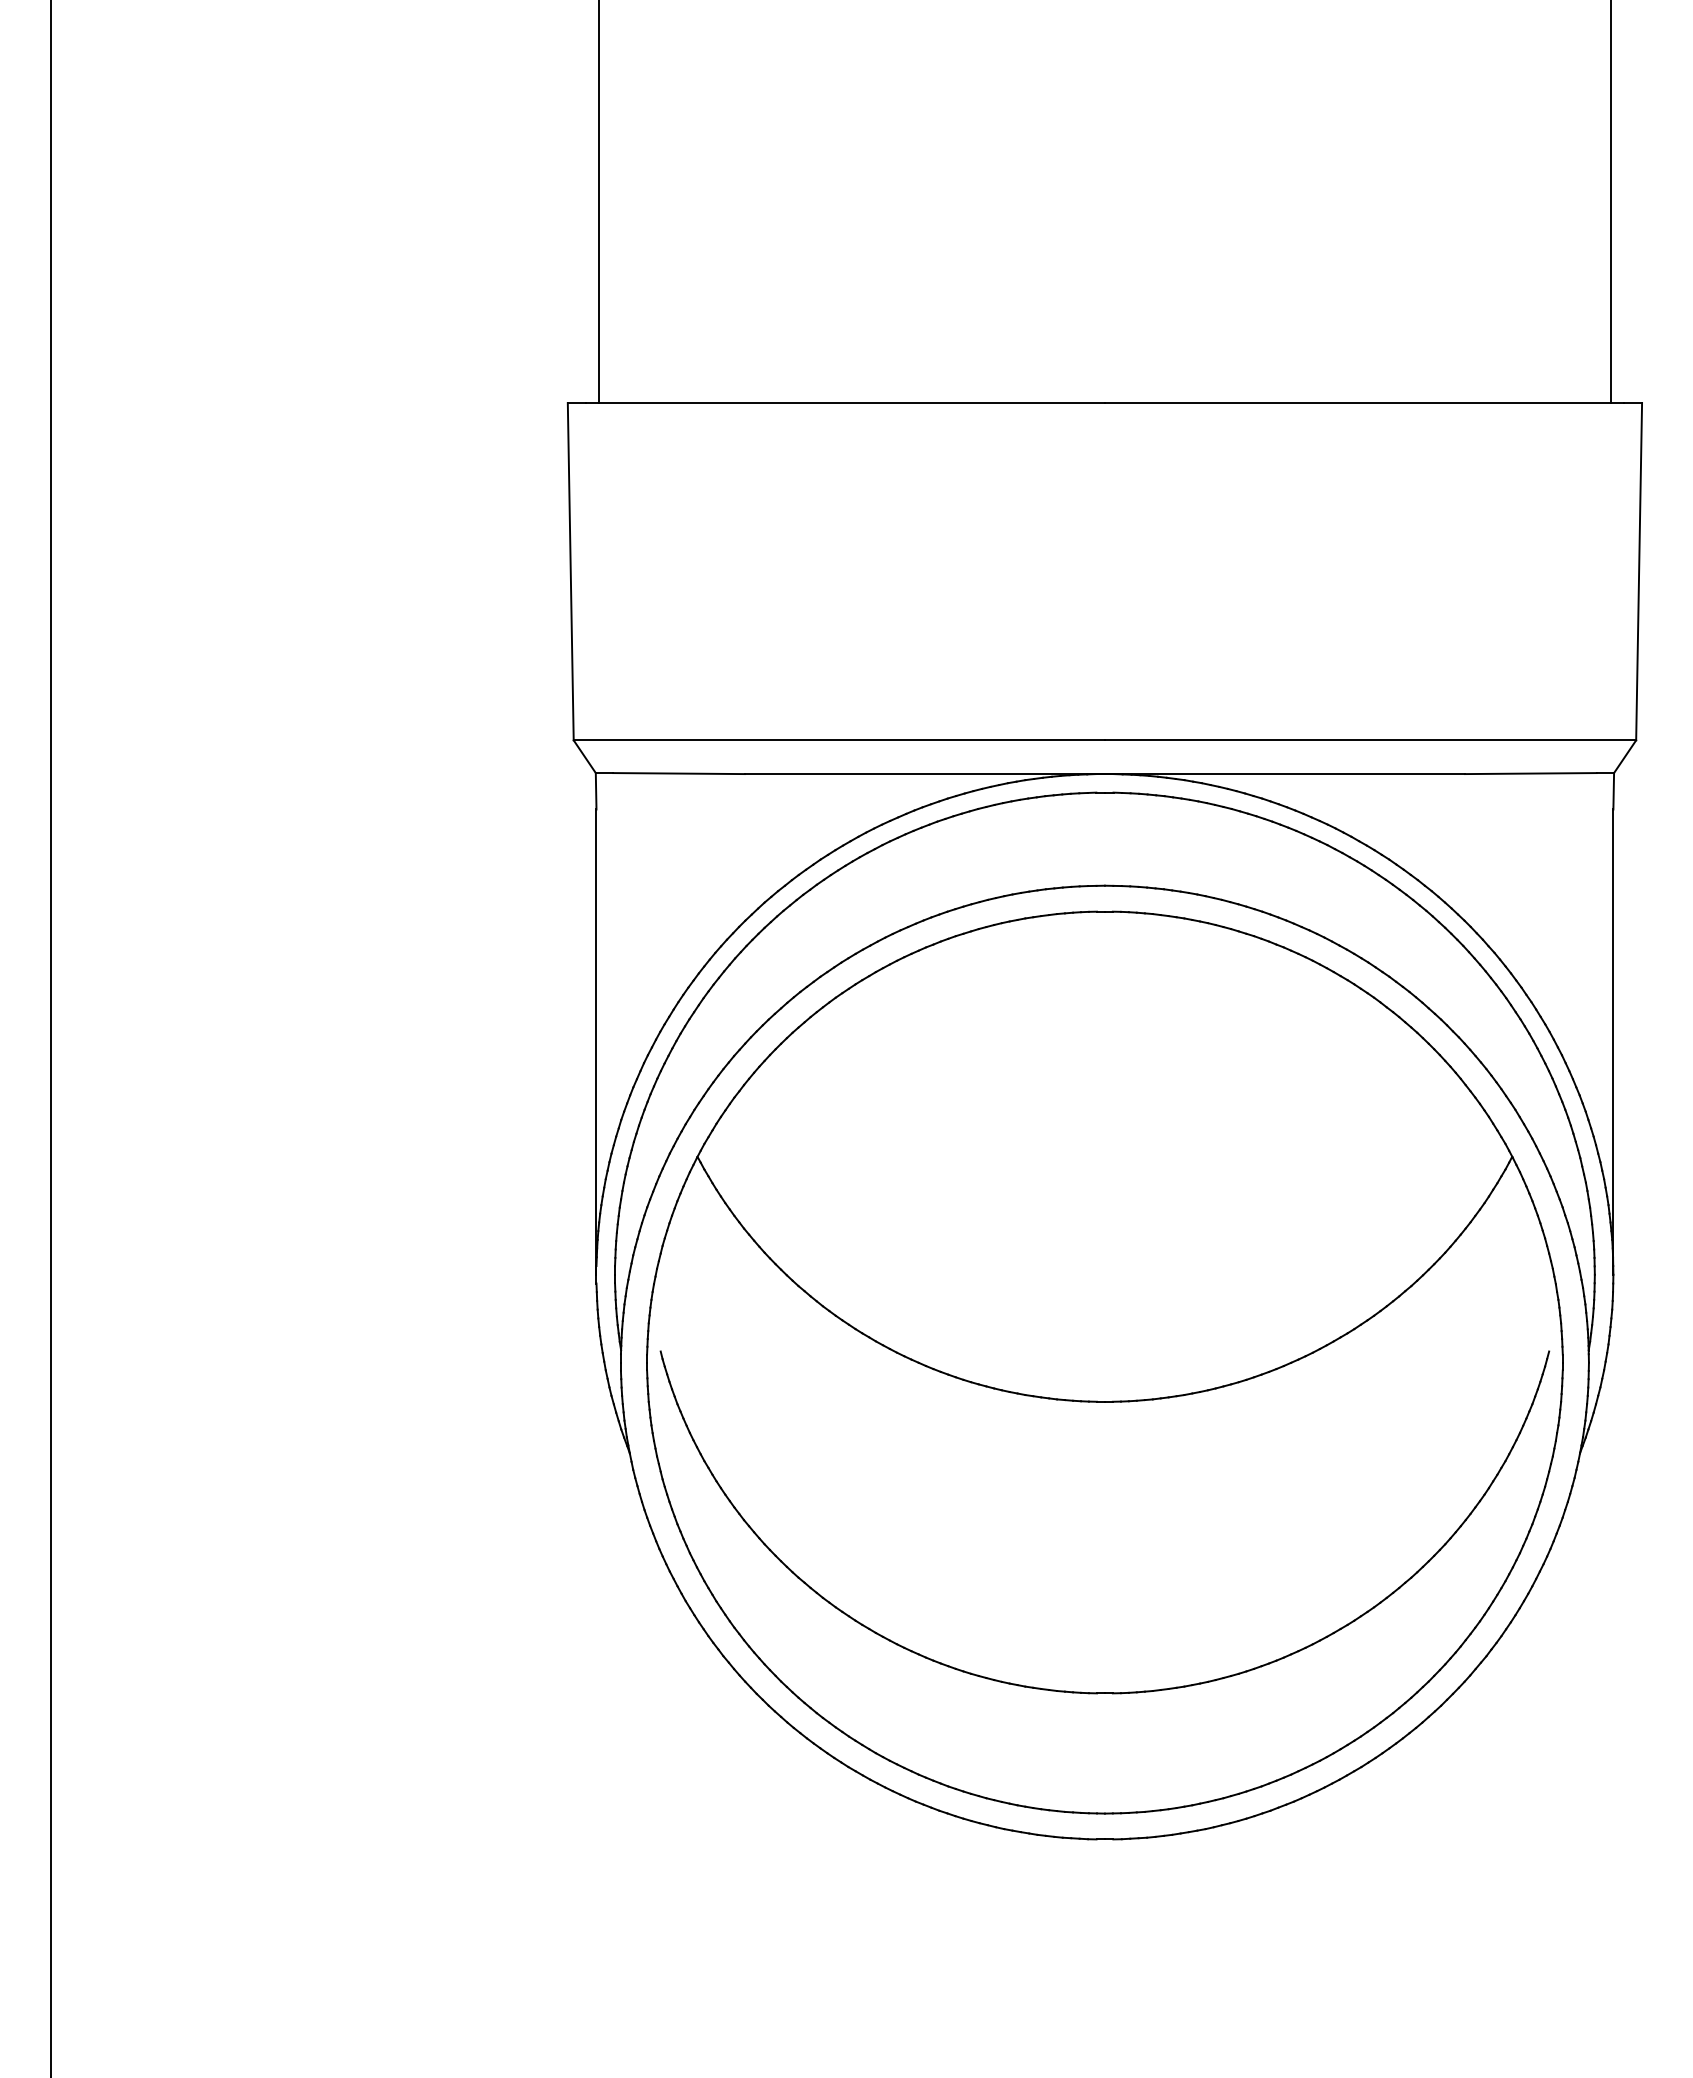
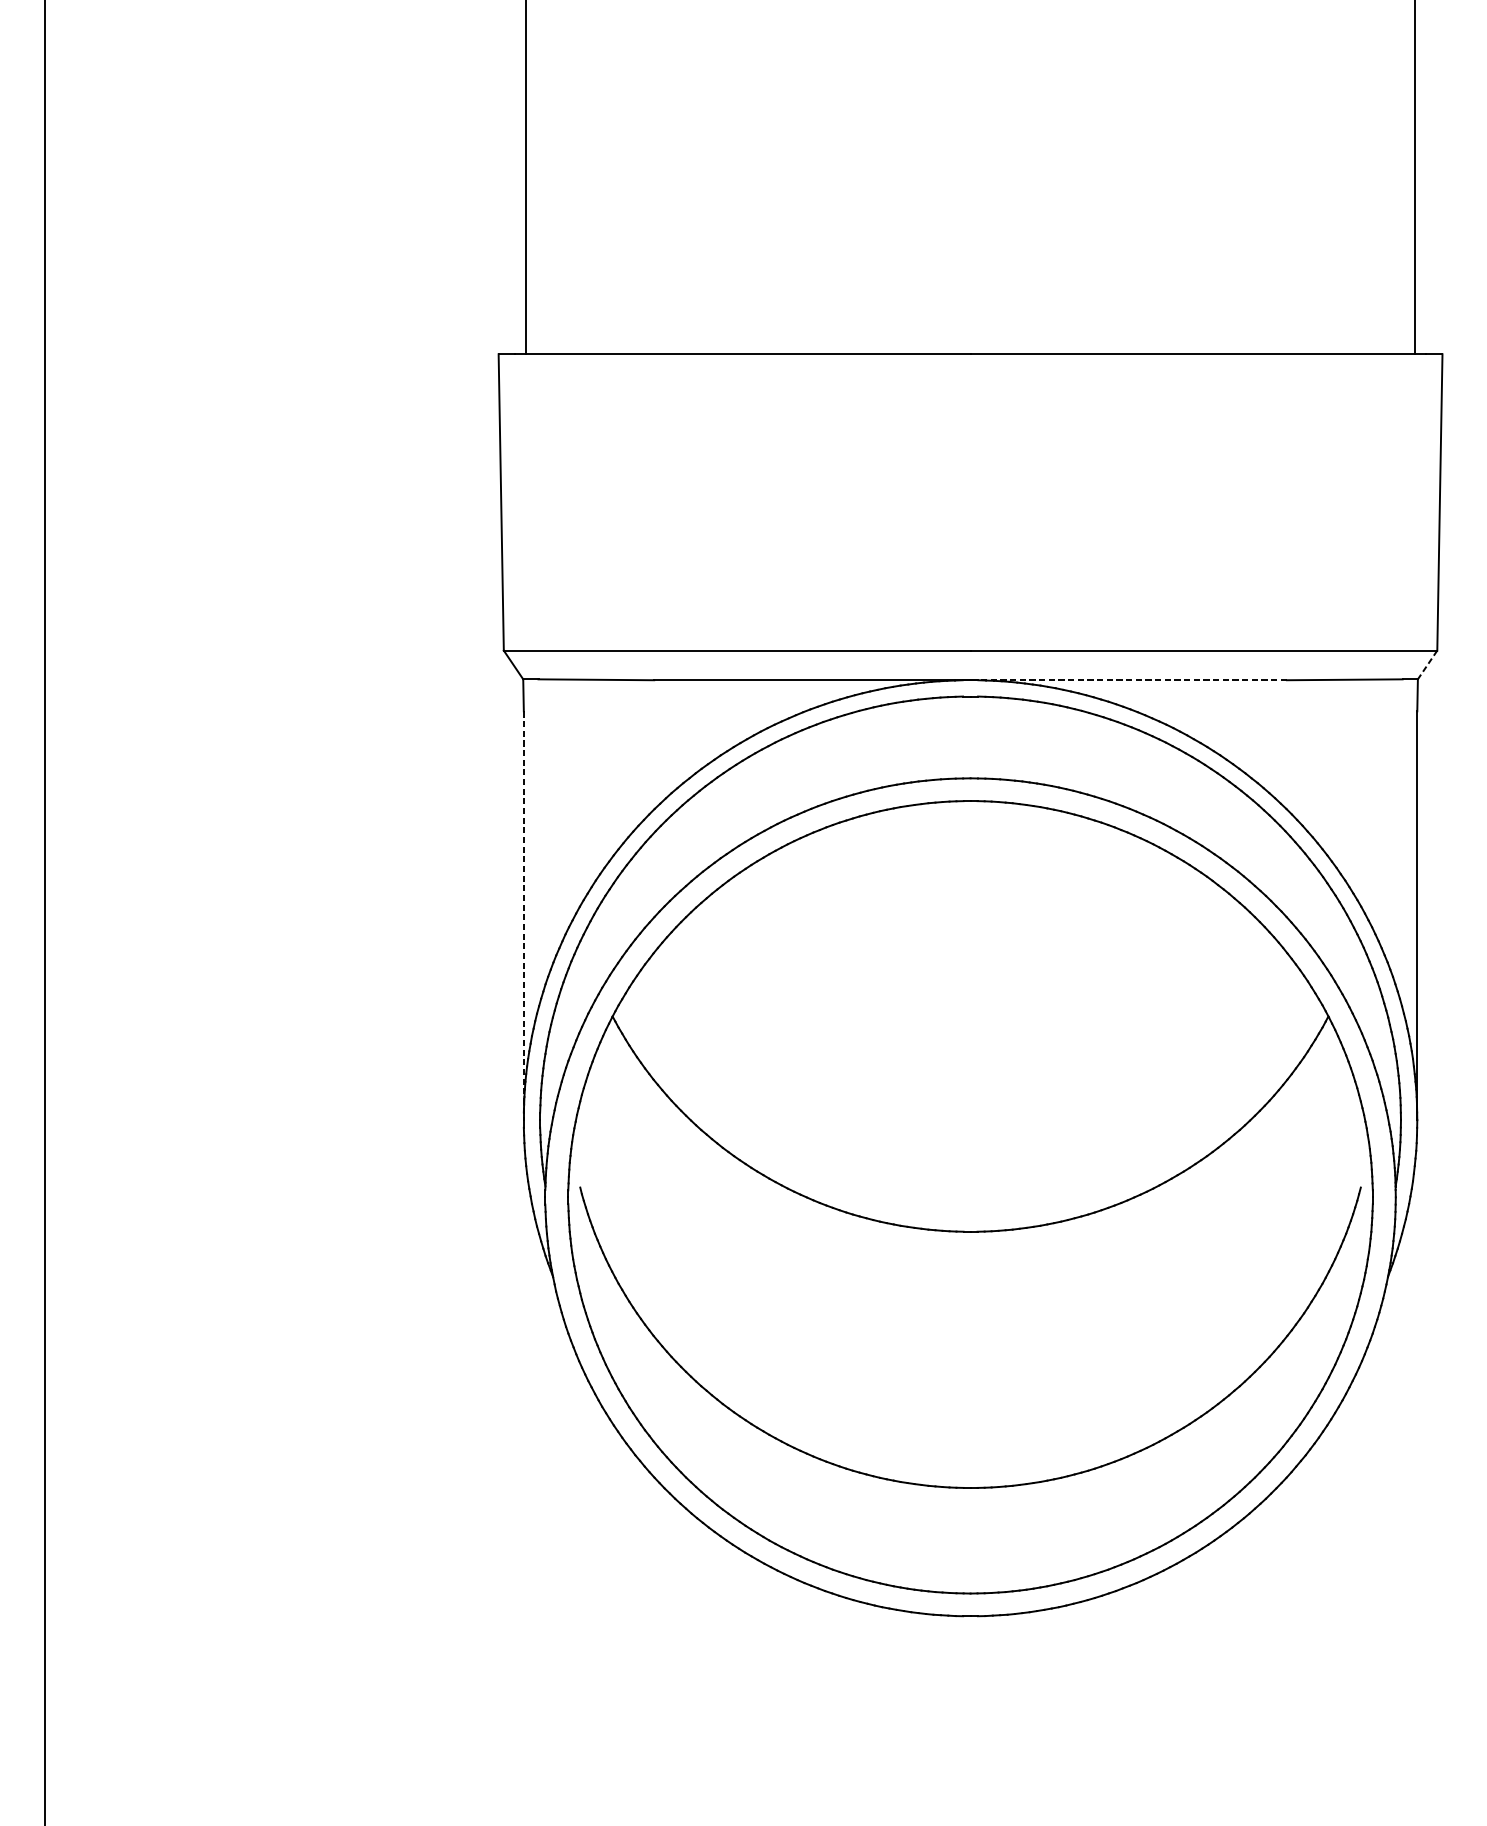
line: (1625, 756) -> (1427, 664), solid -> dashed
line: (1284, 774) -> (1128, 680), solid -> dashed
line: (596, 1042) -> (523, 916), solid -> dashed

